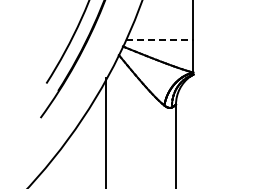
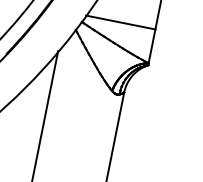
line: (159, 39) -> (120, 22), dashed -> solid

